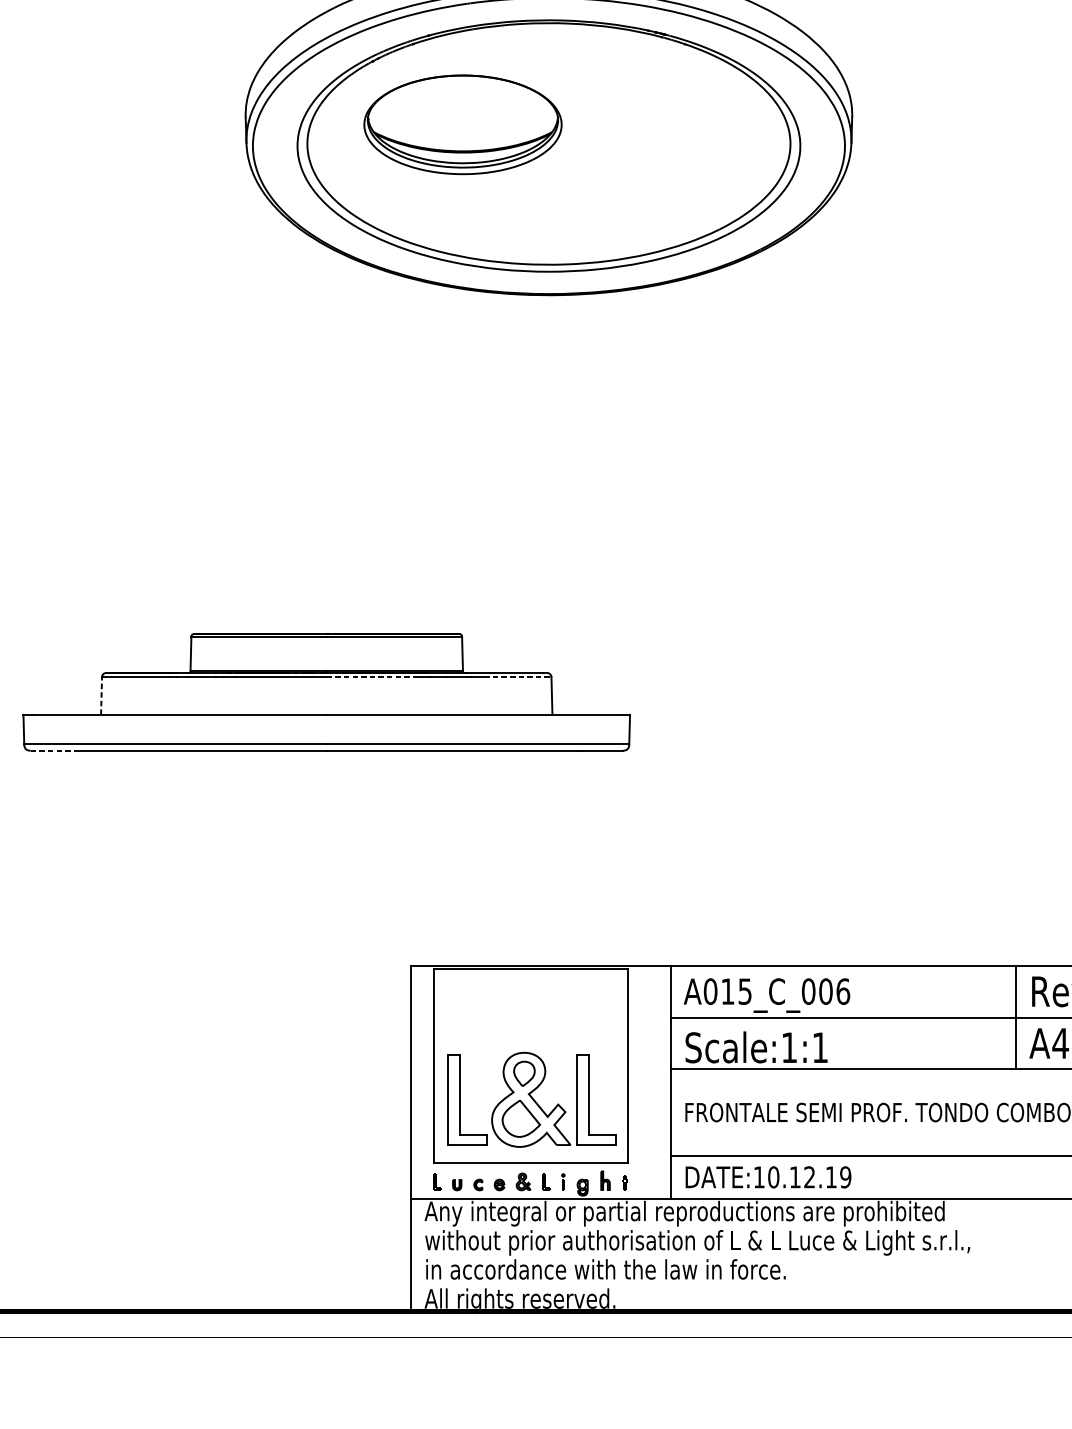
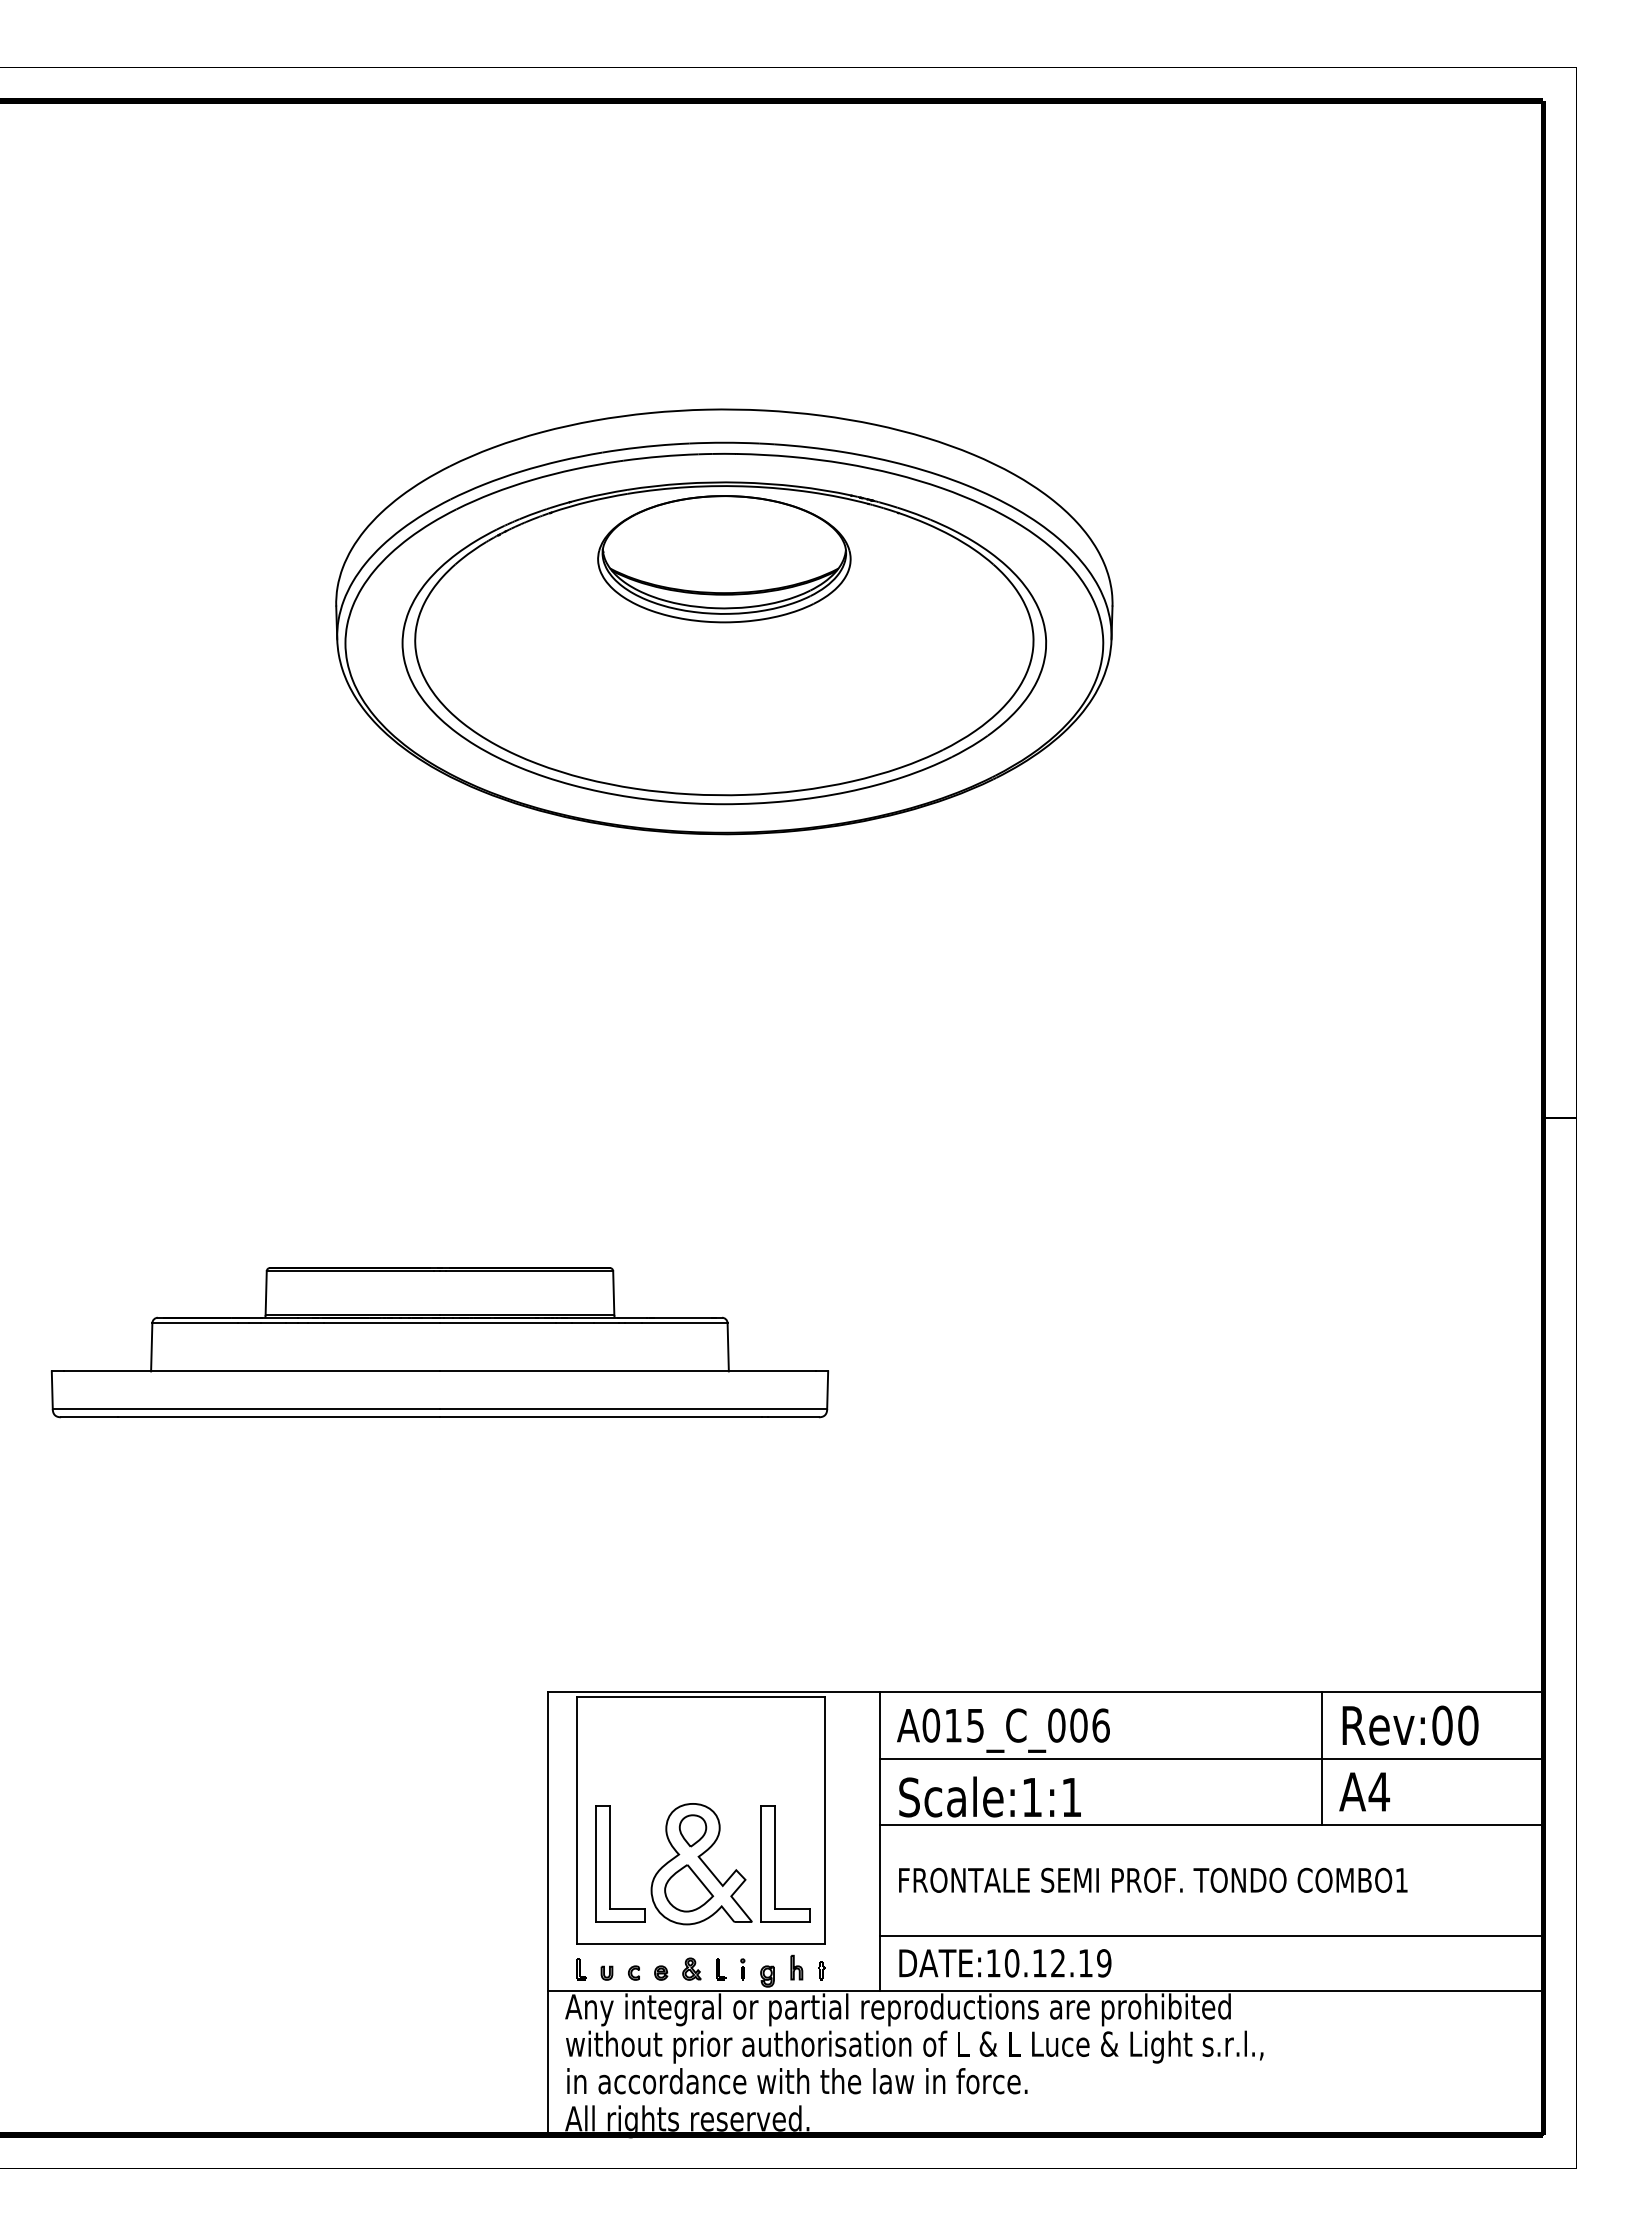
part: (463, 125) -> (724, 559), moved
line: (372, 677) -> (498, 1323), dashed -> solid
line: (518, 677) -> (685, 1323), dashed -> solid
line: (101, 695) -> (151, 1346), dashed -> solid
line: (52, 750) -> (89, 1417), dashed -> solid

